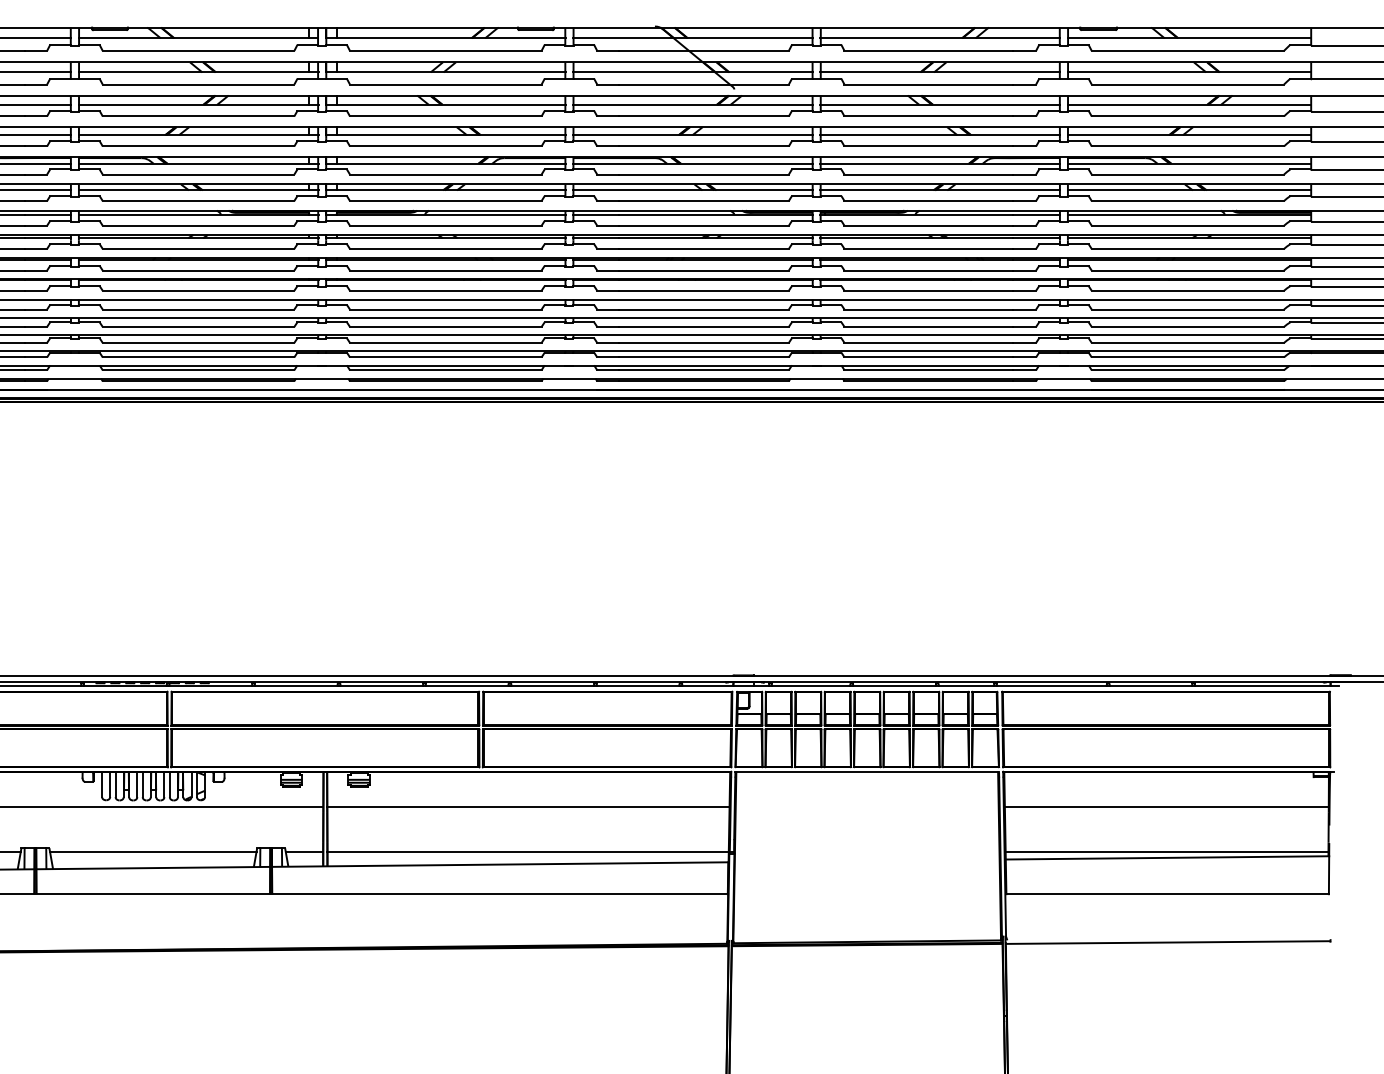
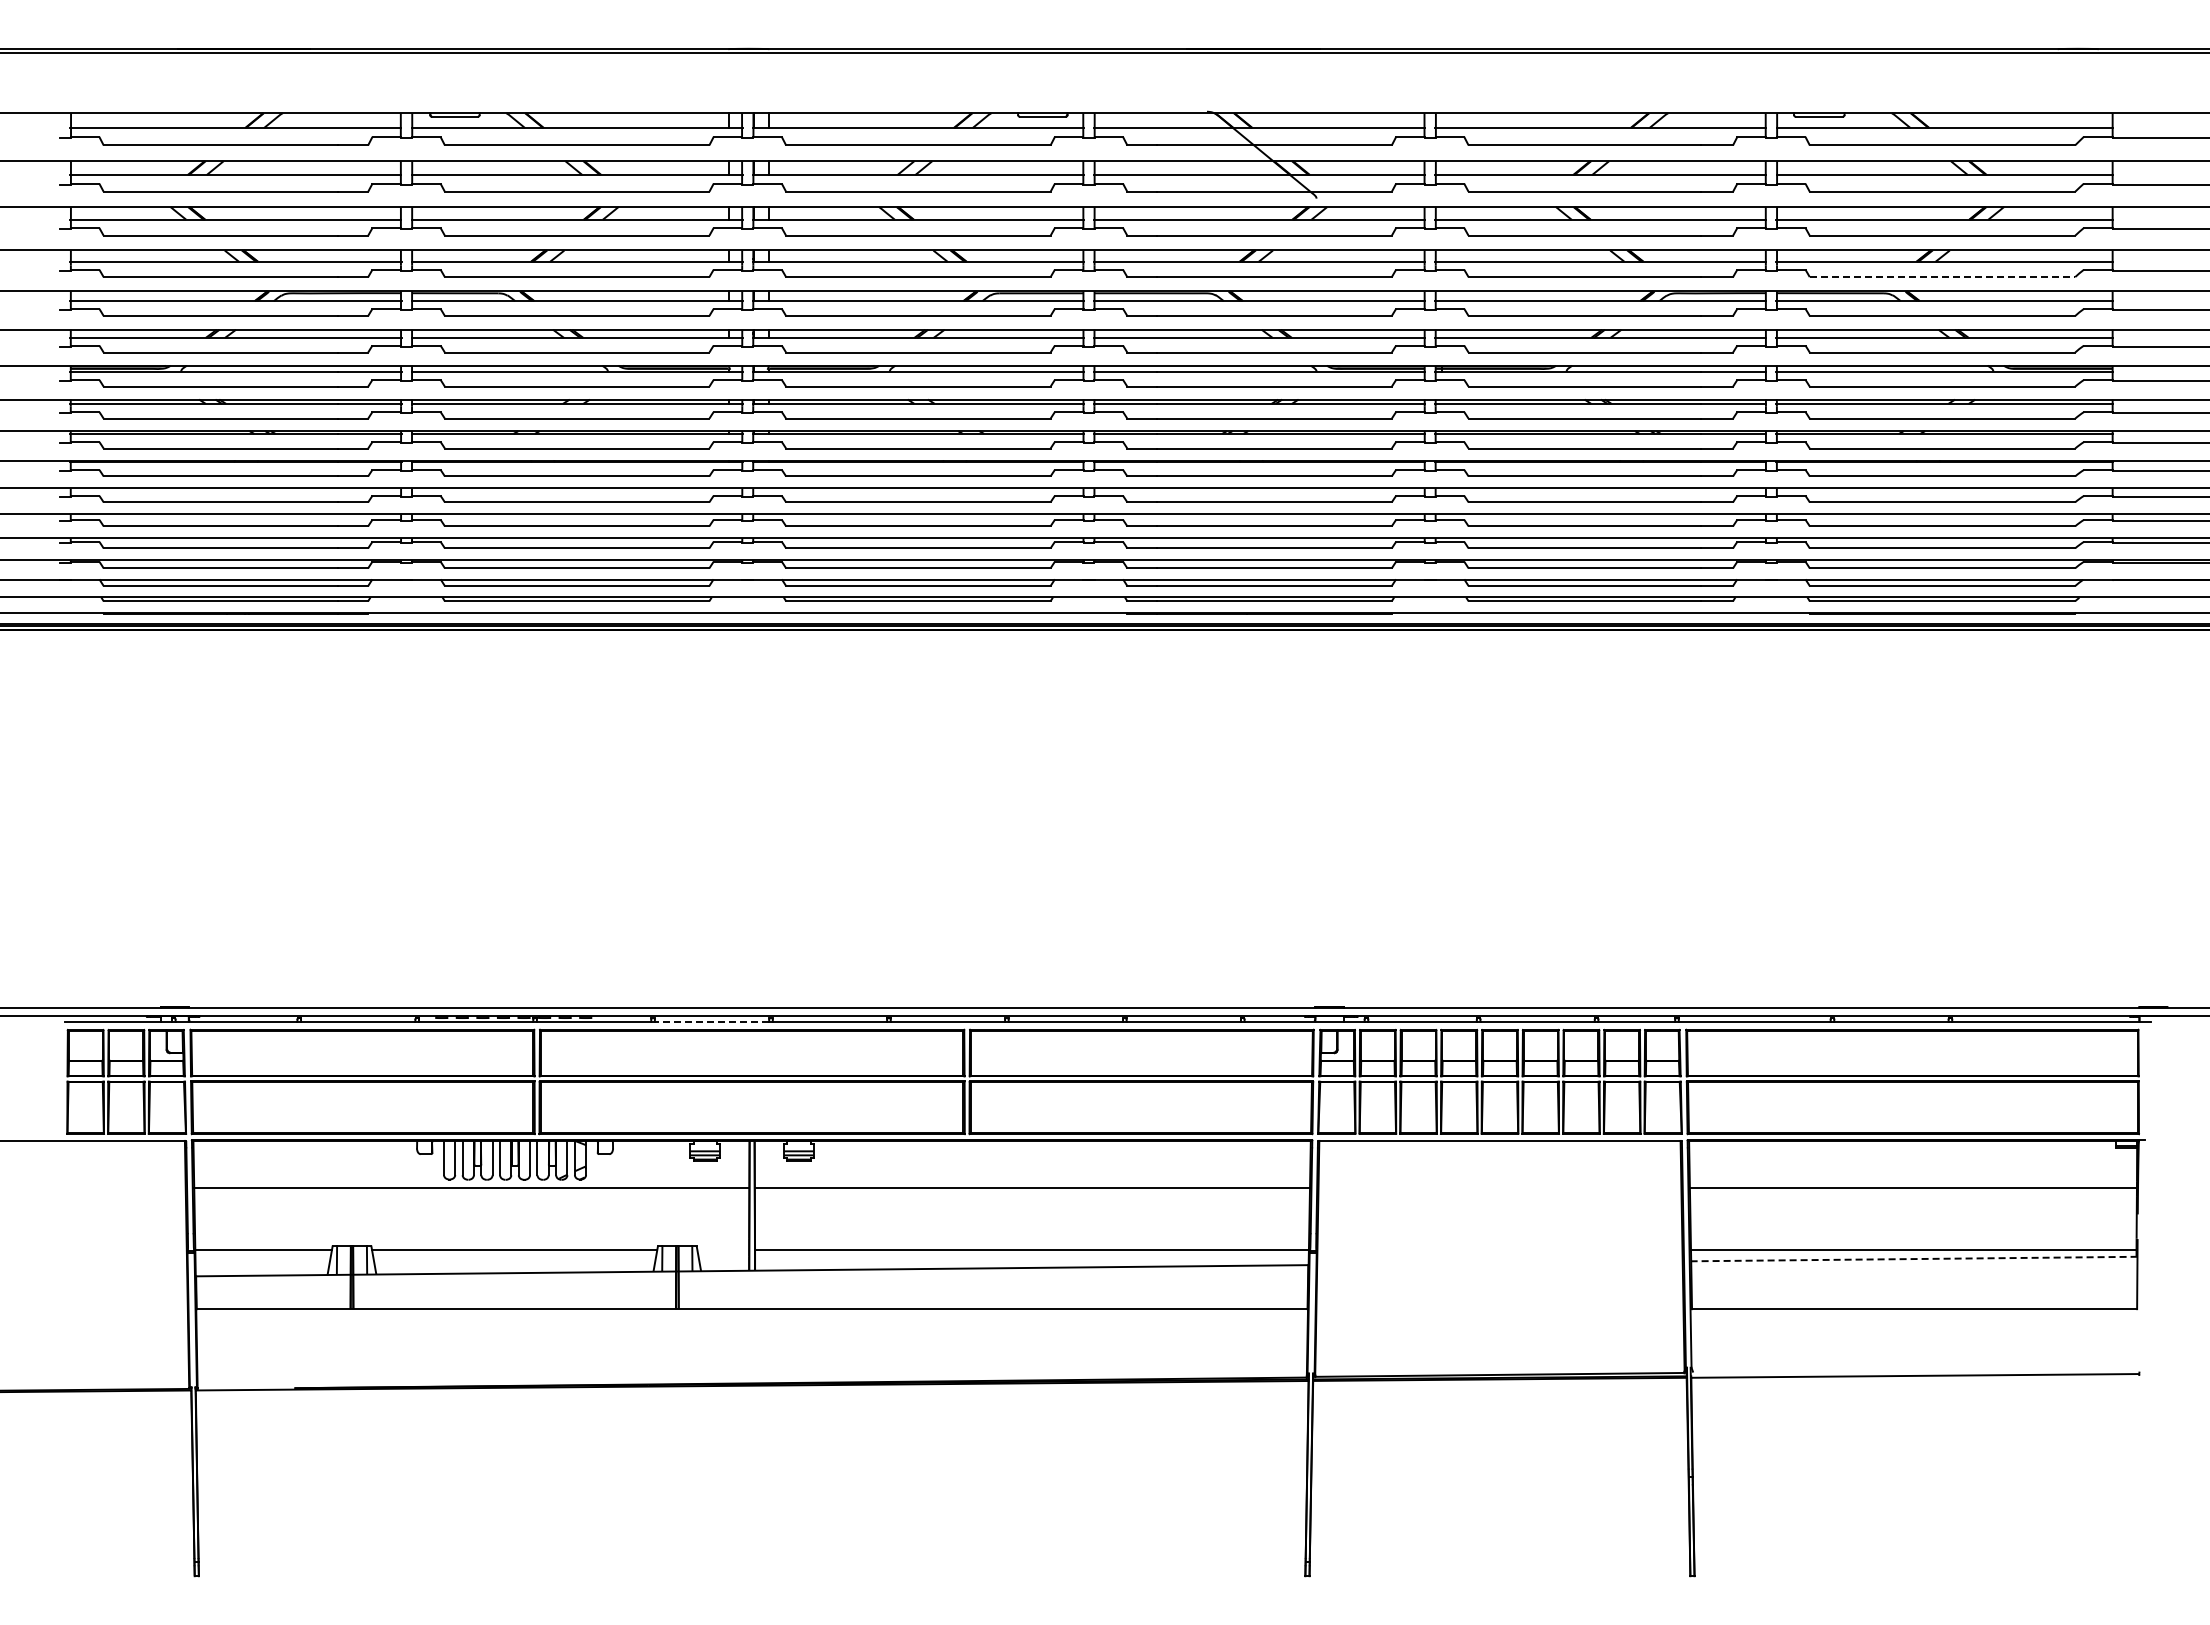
line: (1187, 146) -> (1942, 277), solid -> dashed
line: (295, 685) -> (711, 1021), solid -> dashed
line: (304, 851) -> (723, 1250), removed
line: (1166, 858) -> (1913, 1259), solid -> dashed

